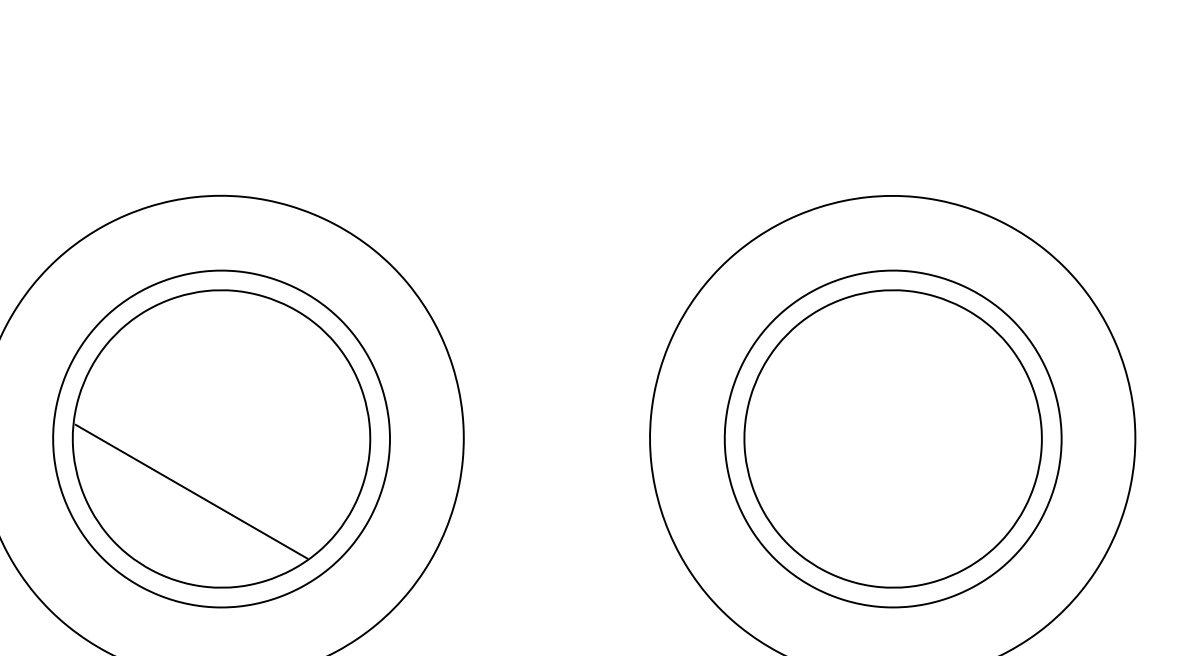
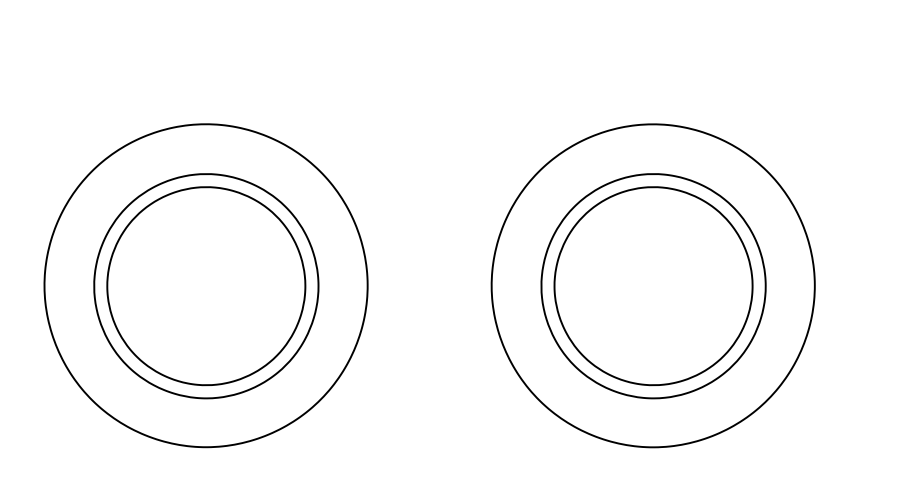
line: (191, 490) -> (186, 320), removed

